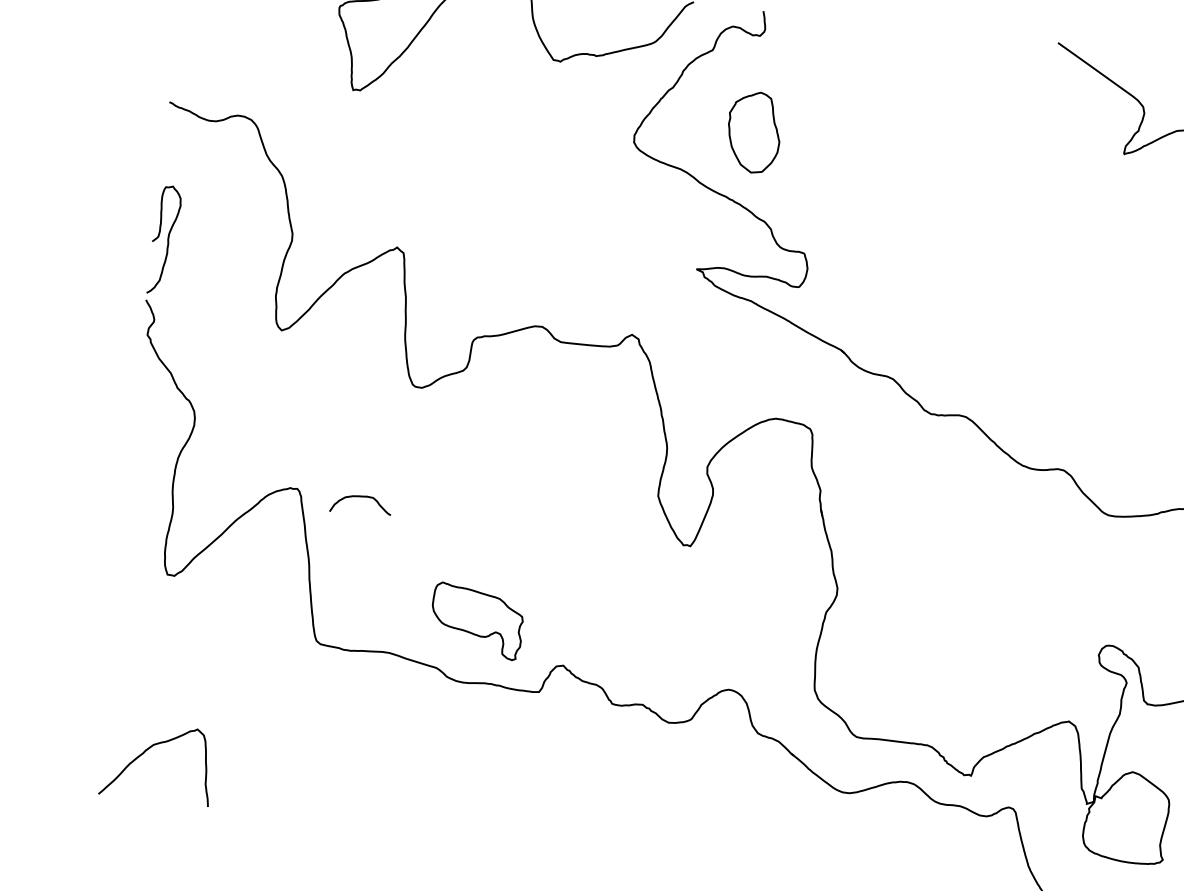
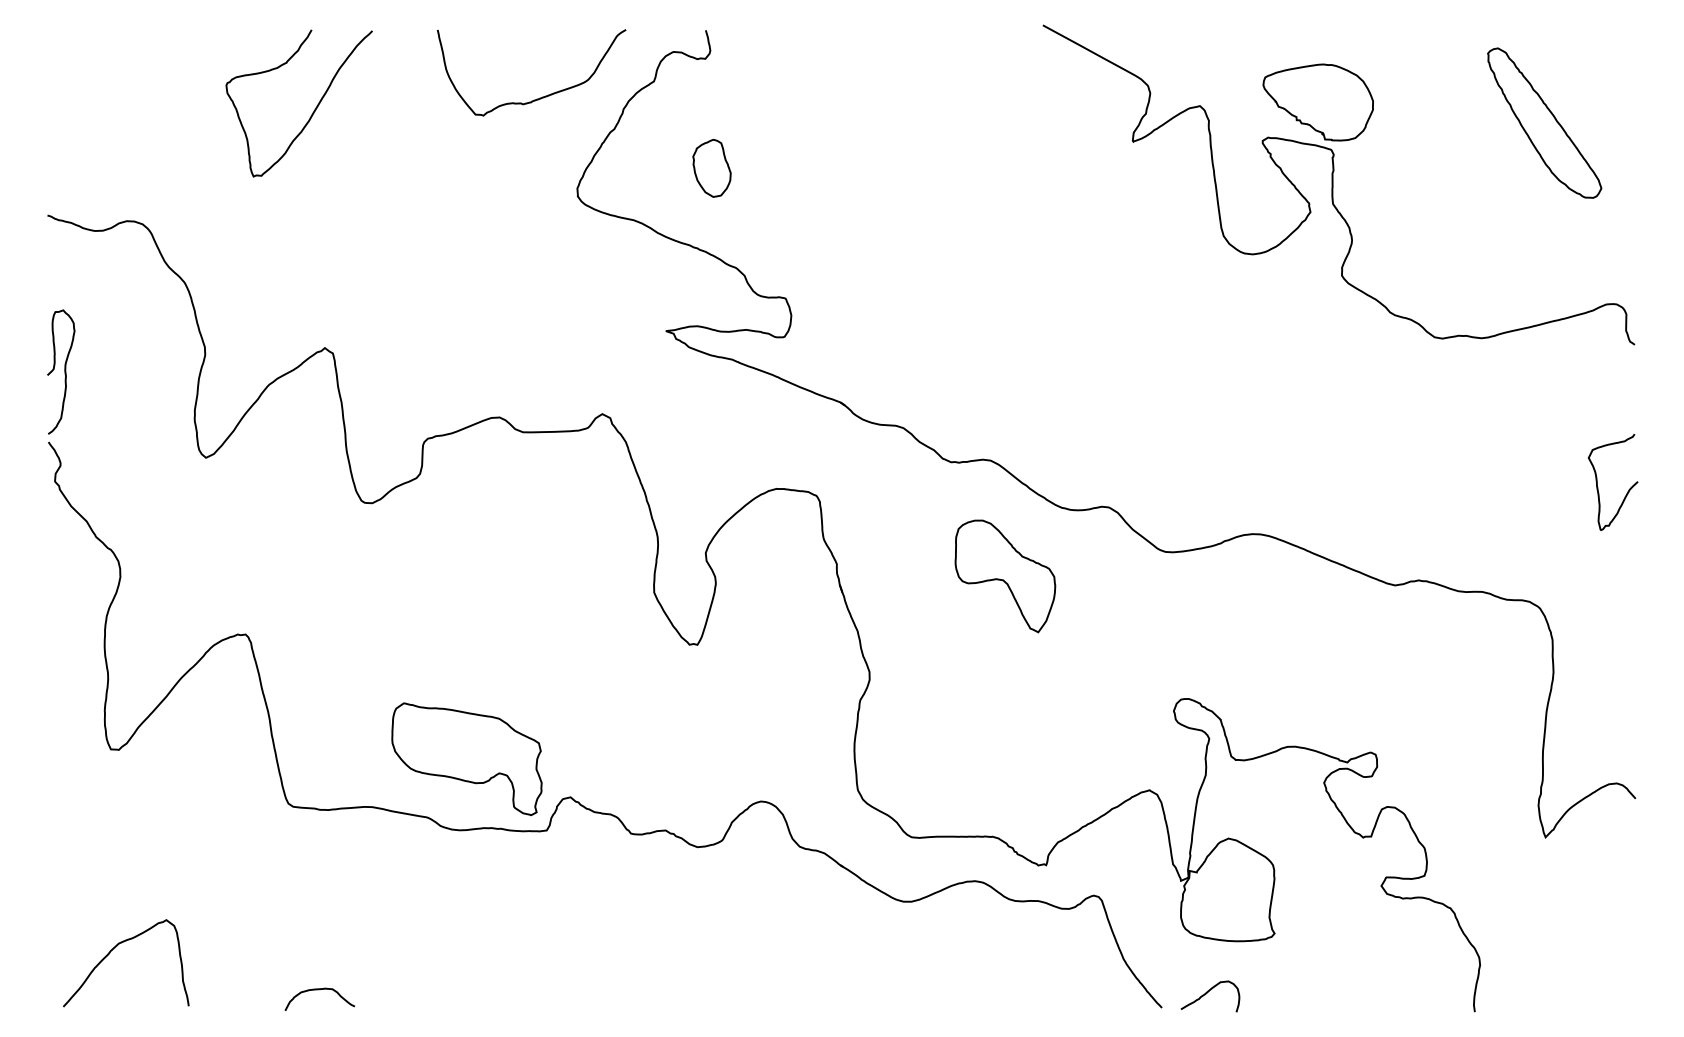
part: (753, 131) -> (711, 167), size x0.62
curve: (361, 497) -> (319, 990), moved
part: (966, 519) -> (1005, 576), added
part: (476, 620) -> (466, 758), size x1.43

